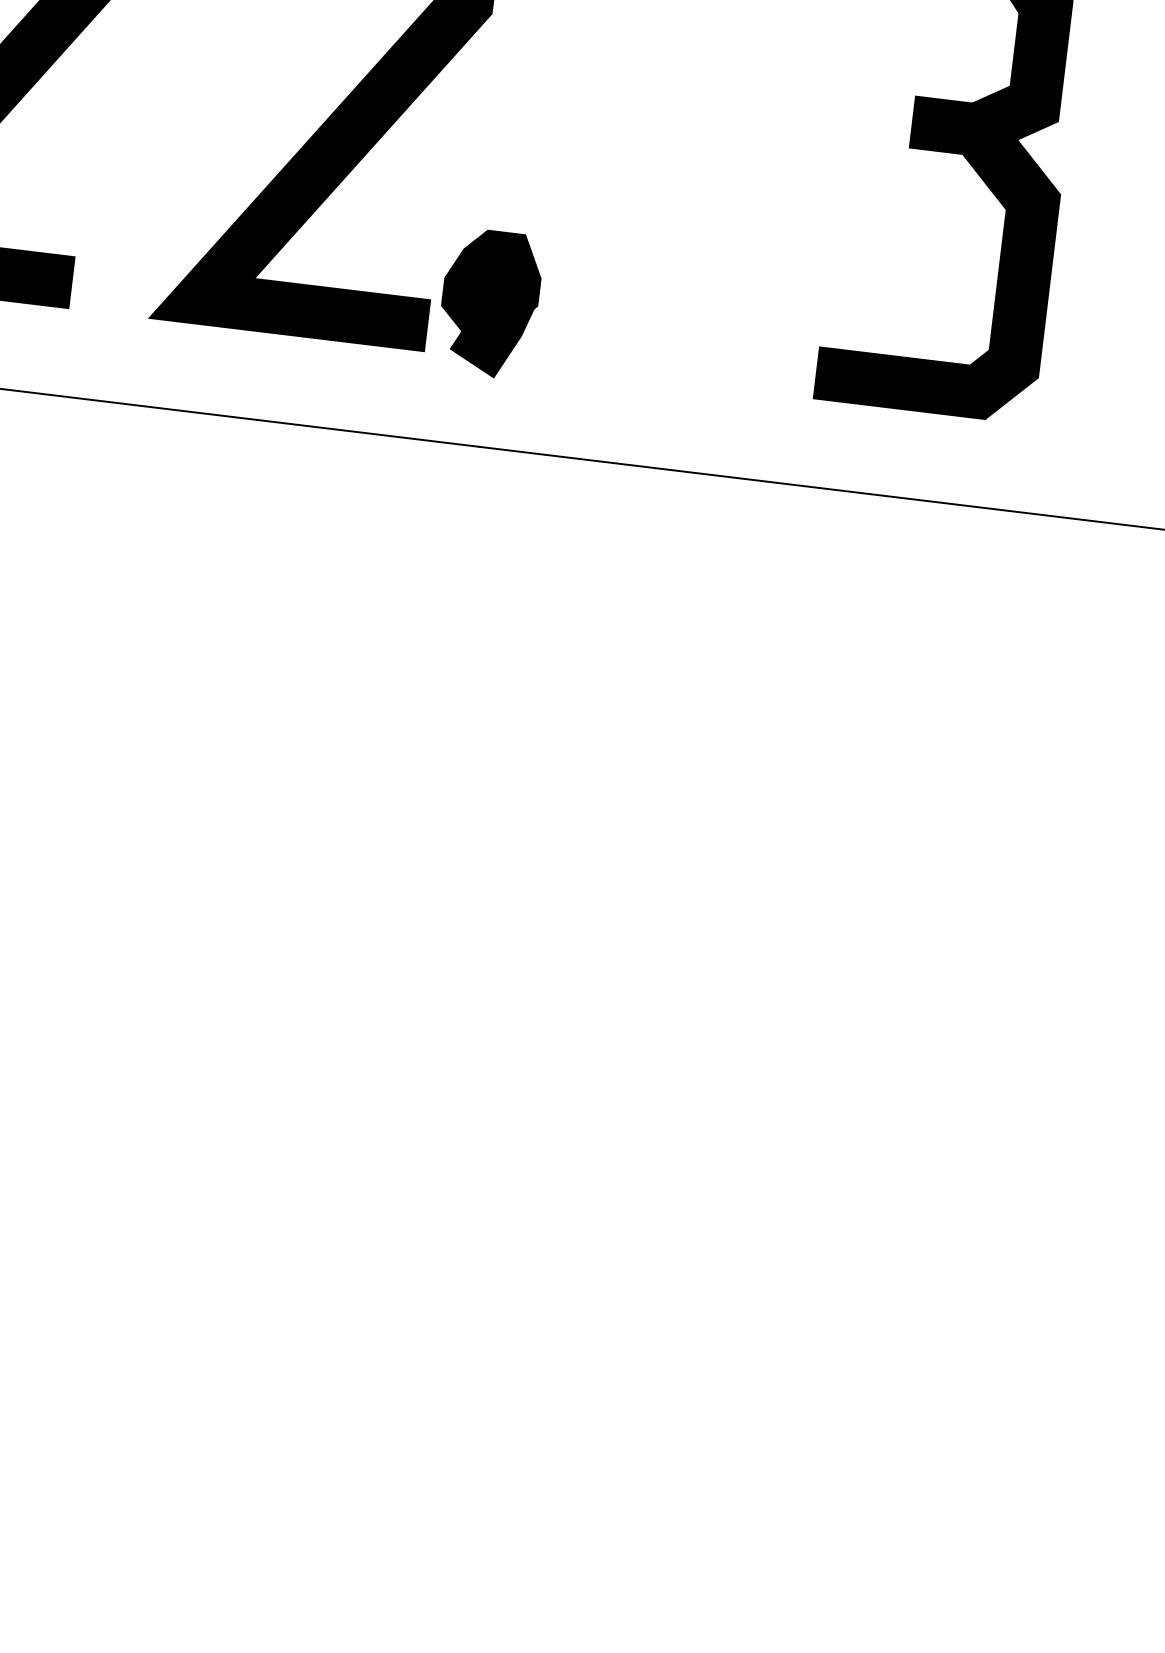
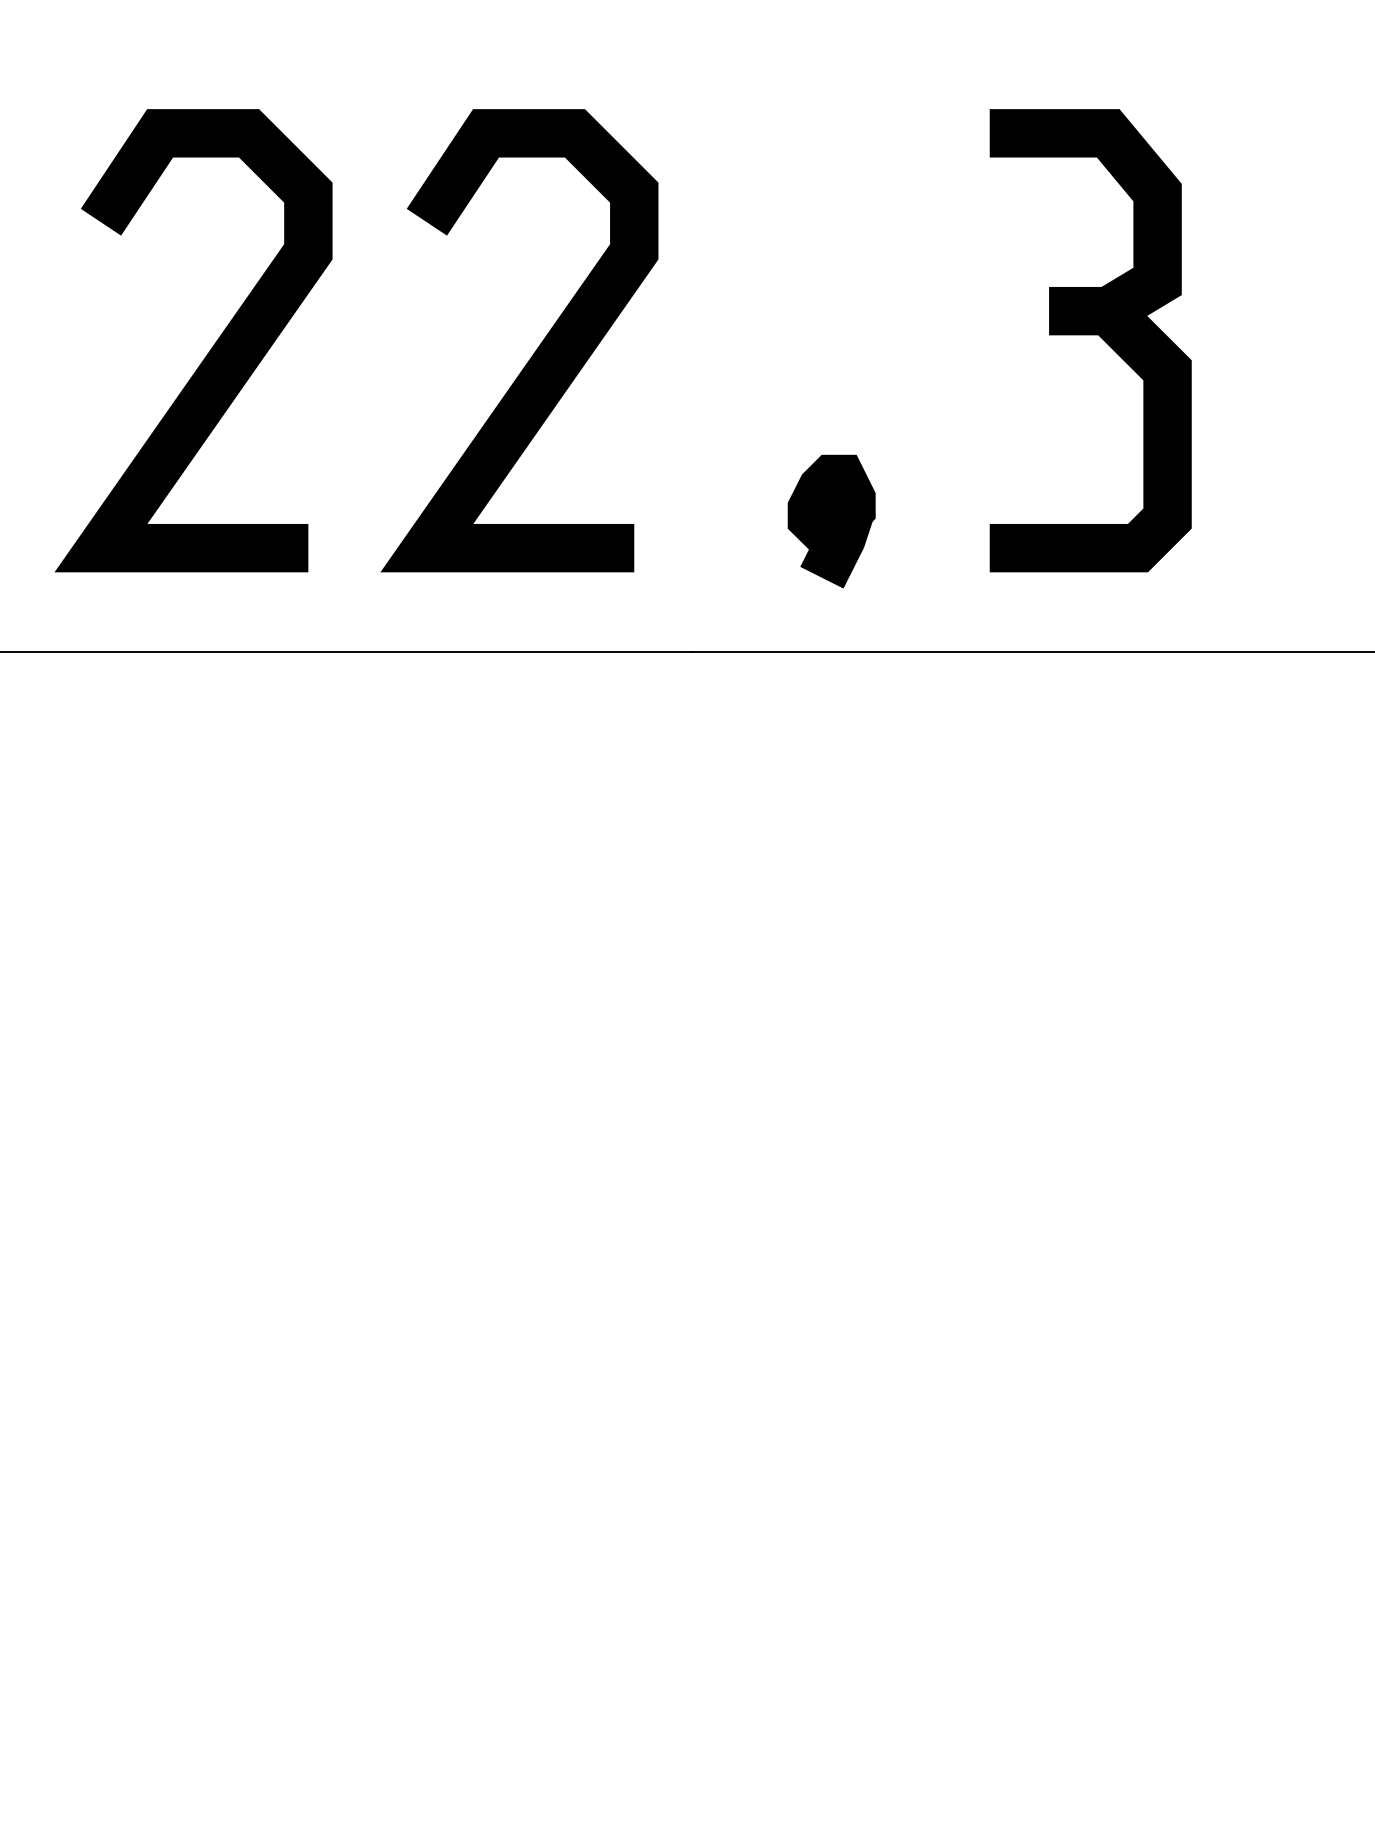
part: (489, 303) -> (831, 521), moved

